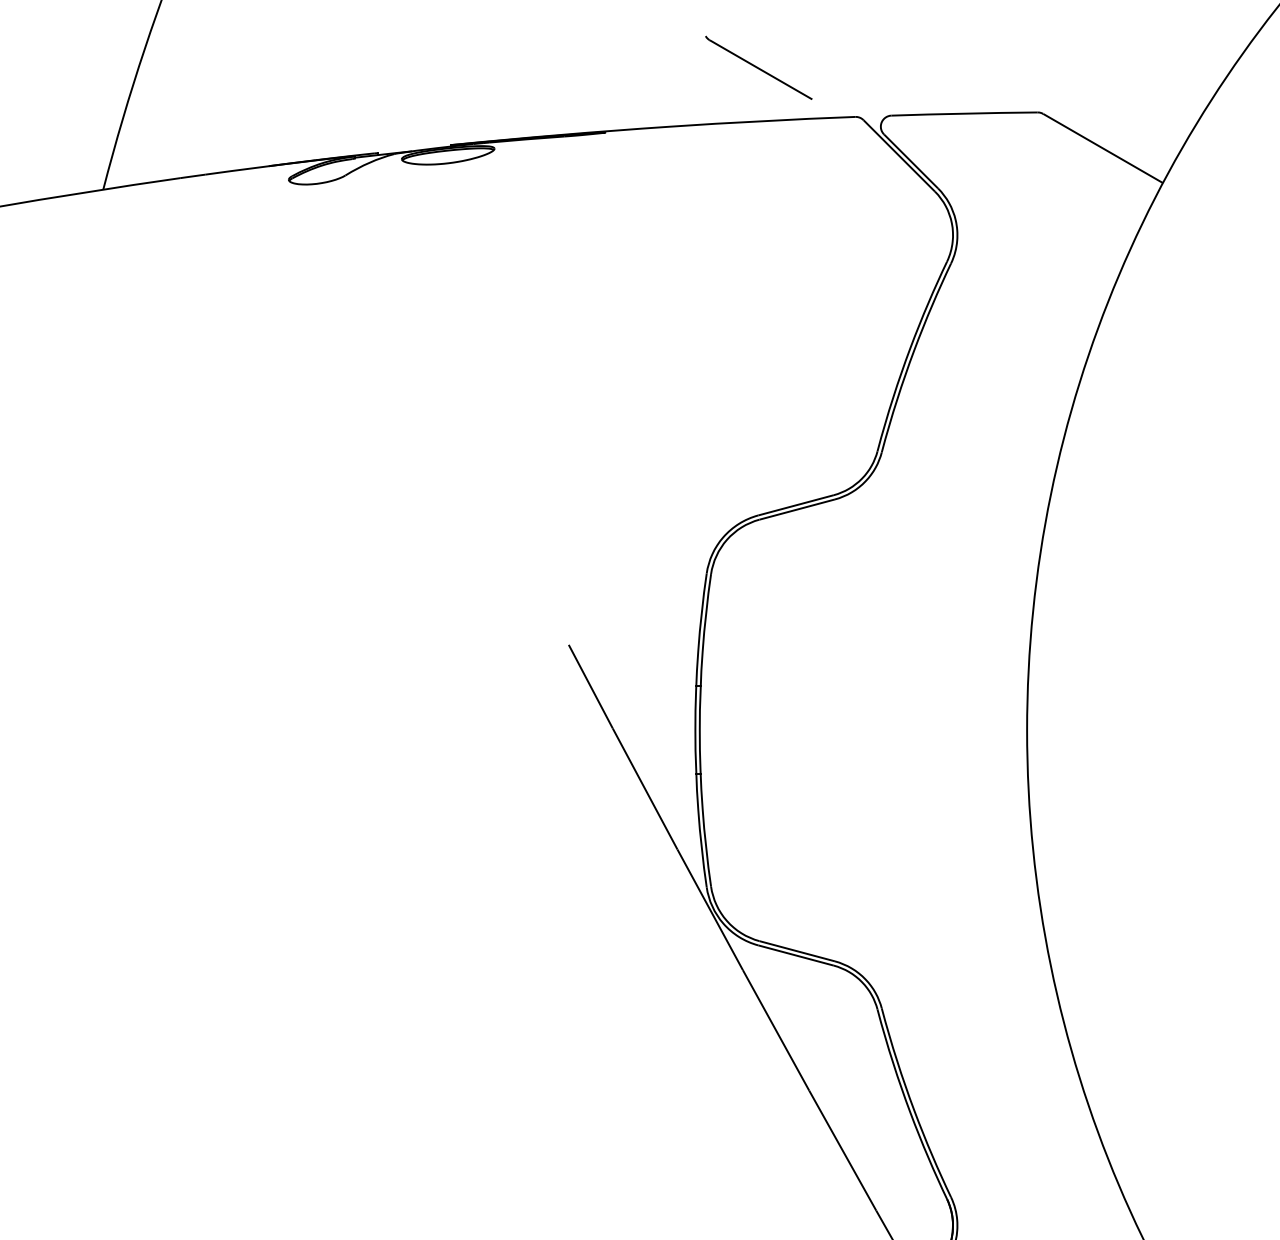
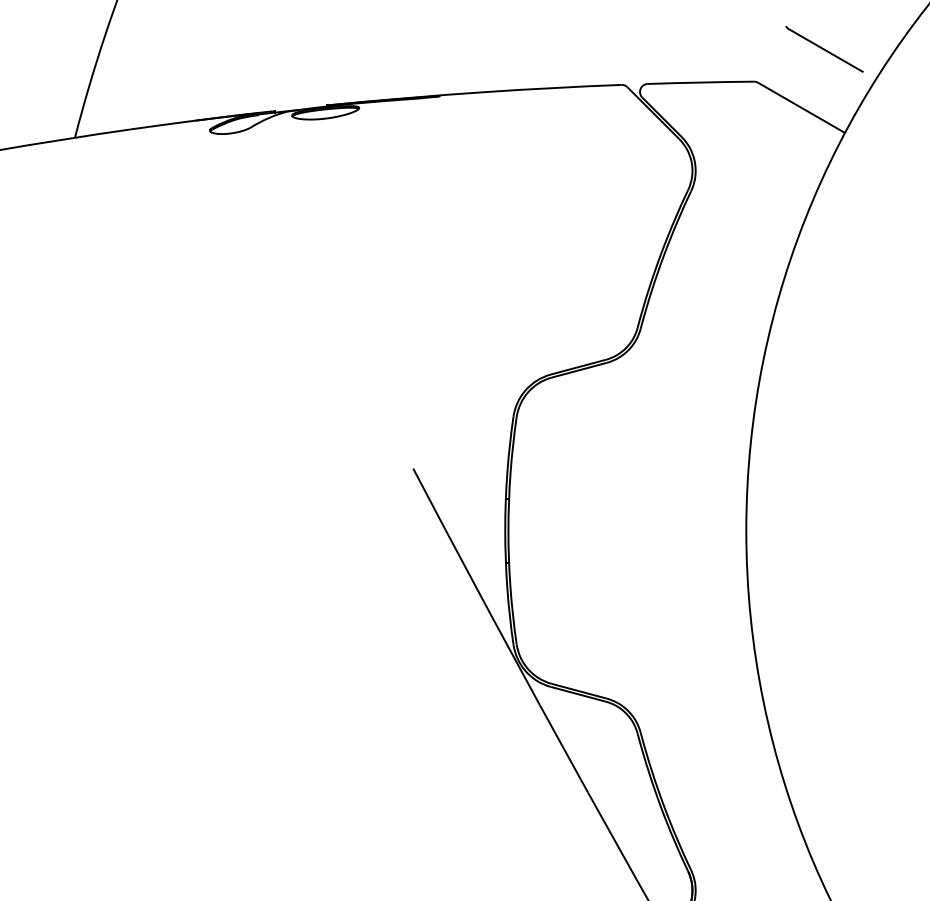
part: (758, 67) -> (824, 48), moved

